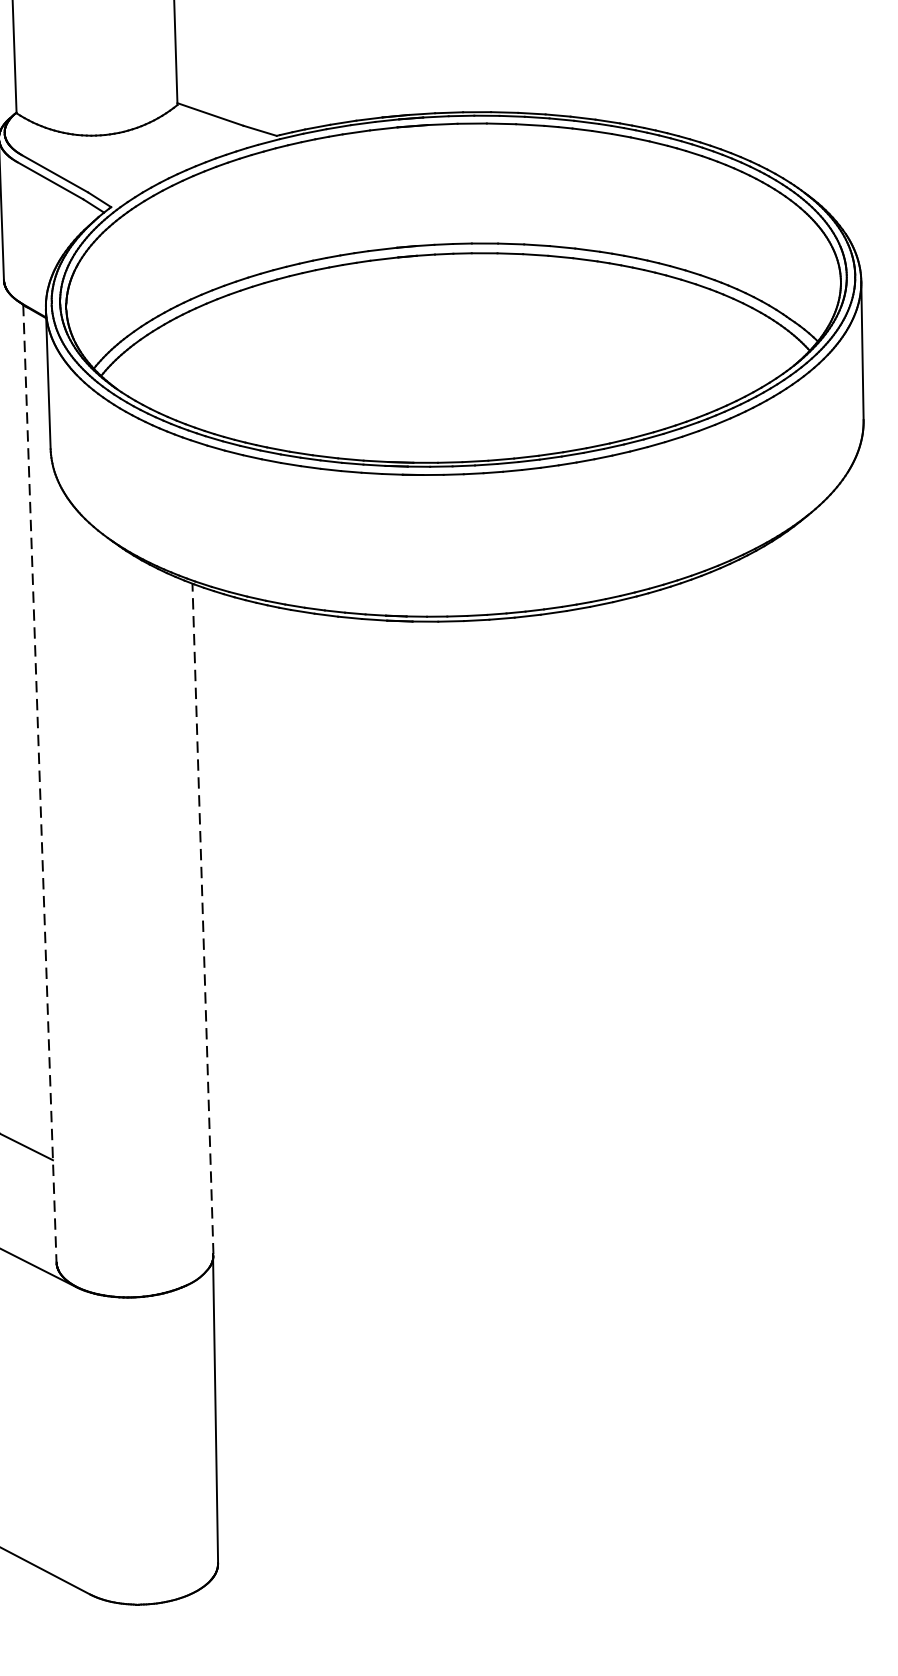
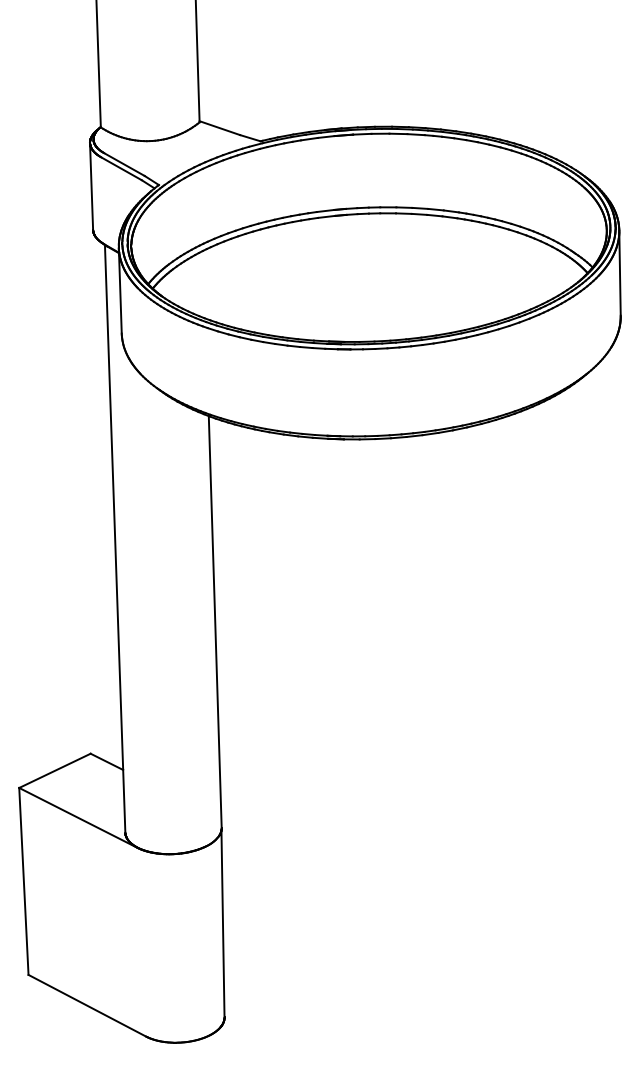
line: (40, 784) -> (115, 539), dashed -> solid
line: (203, 918) -> (215, 621), dashed -> solid

